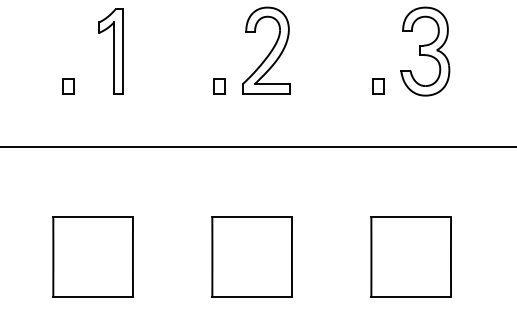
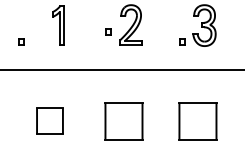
part: (68, 85) -> (21, 41), moved
part: (218, 85) -> (108, 31), moved
part: (92, 257) -> (49, 121), size x0.7

